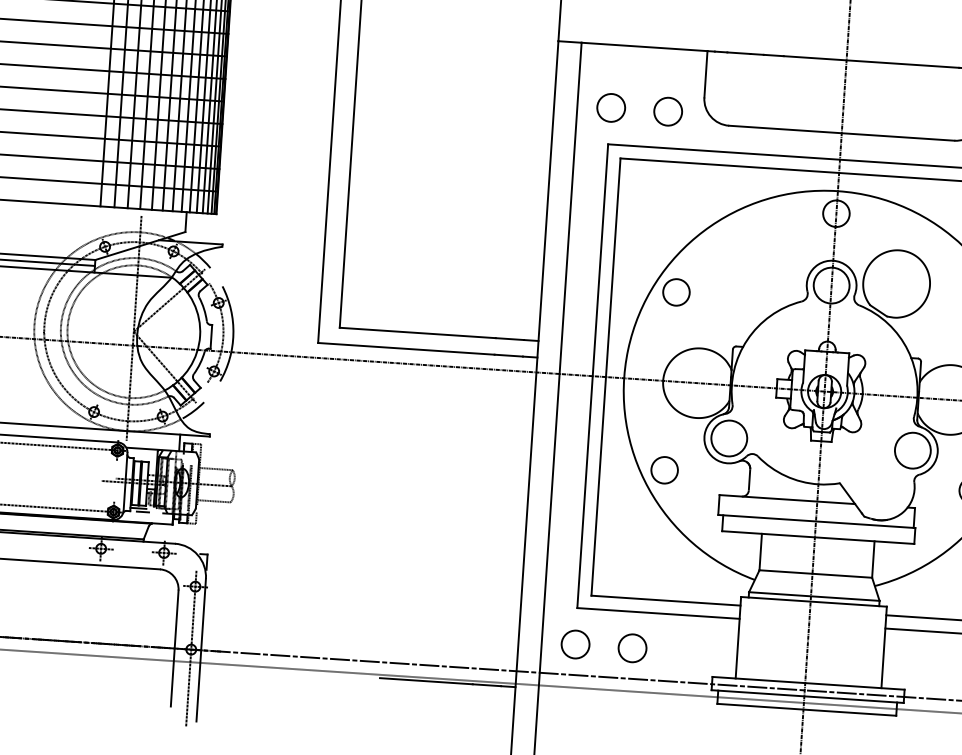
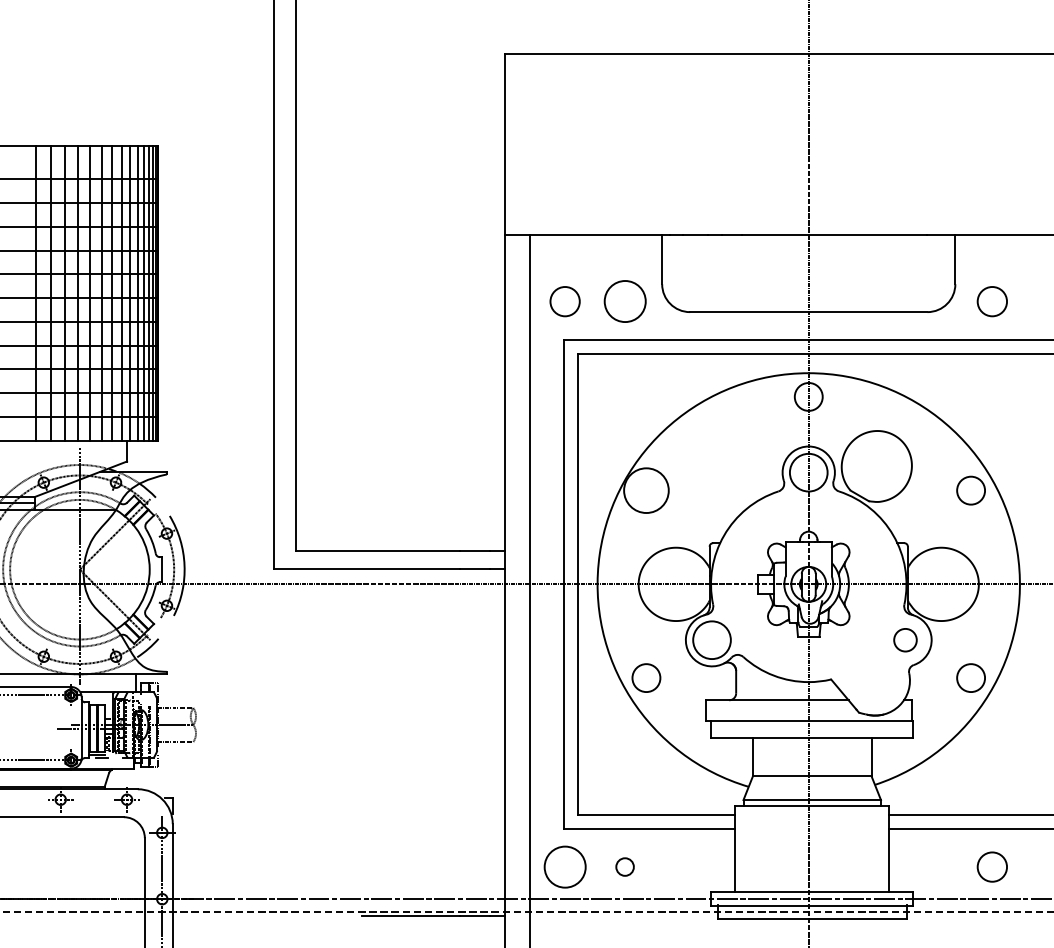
circle: (667, 111) -> (624, 301), size x1.4
circle: (676, 292) -> (646, 490), size x1.6
circle: (912, 450) -> (905, 640), size x0.6
circle: (575, 643) -> (564, 866), size x1.4
circle: (631, 647) -> (624, 866), size x0.6

